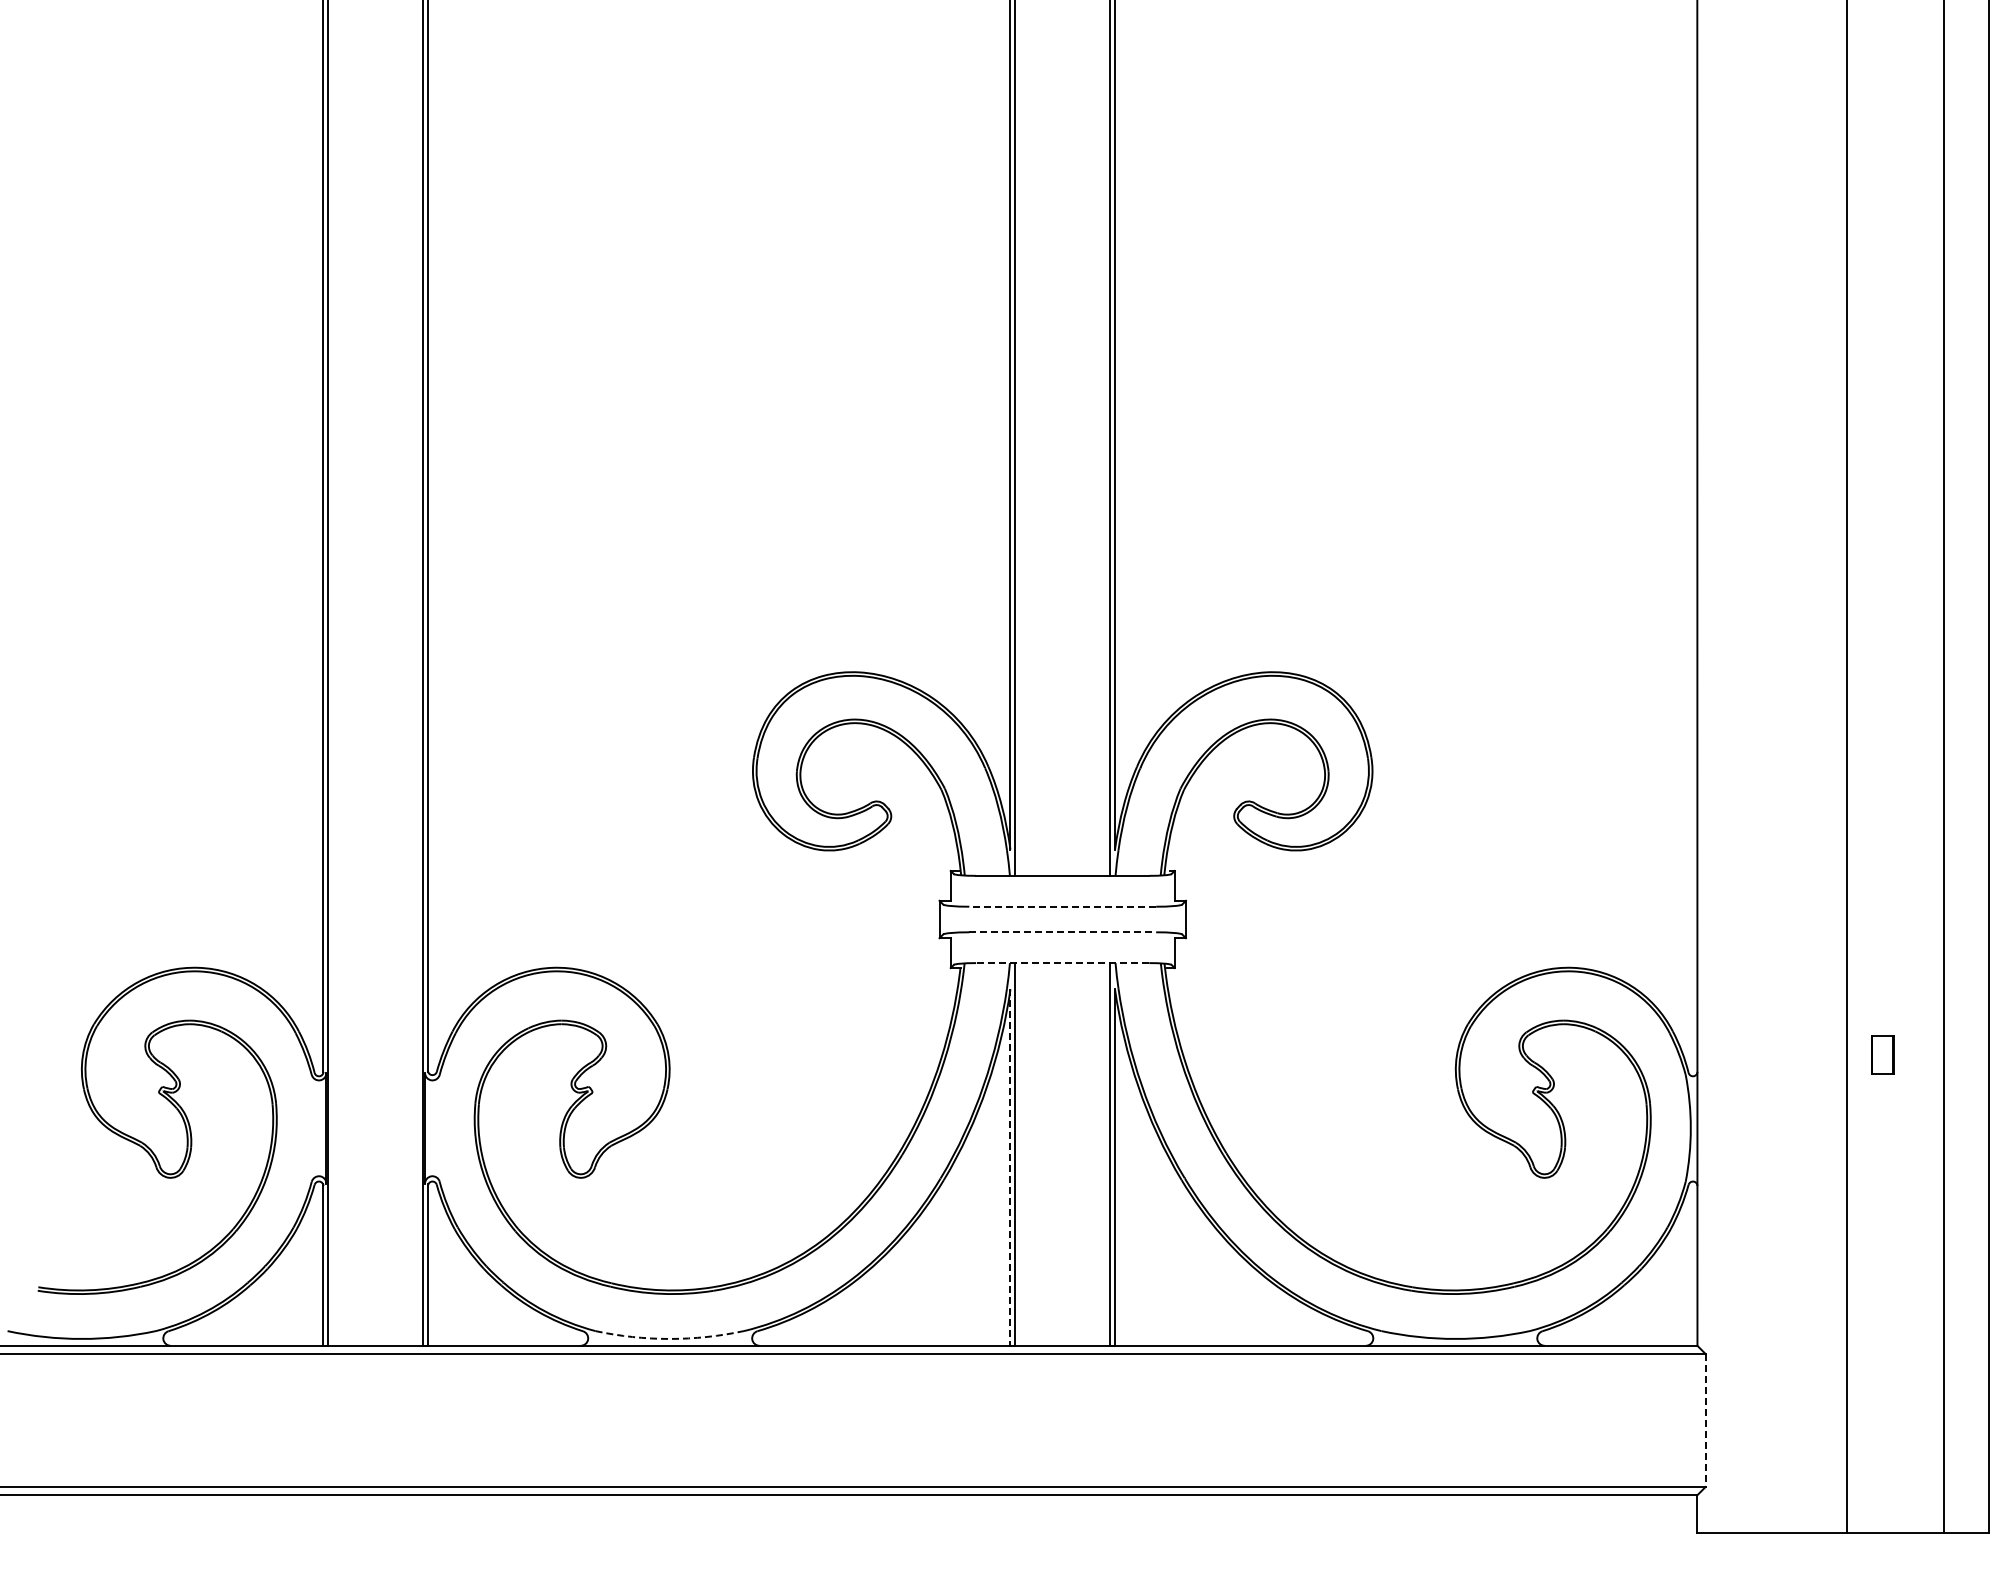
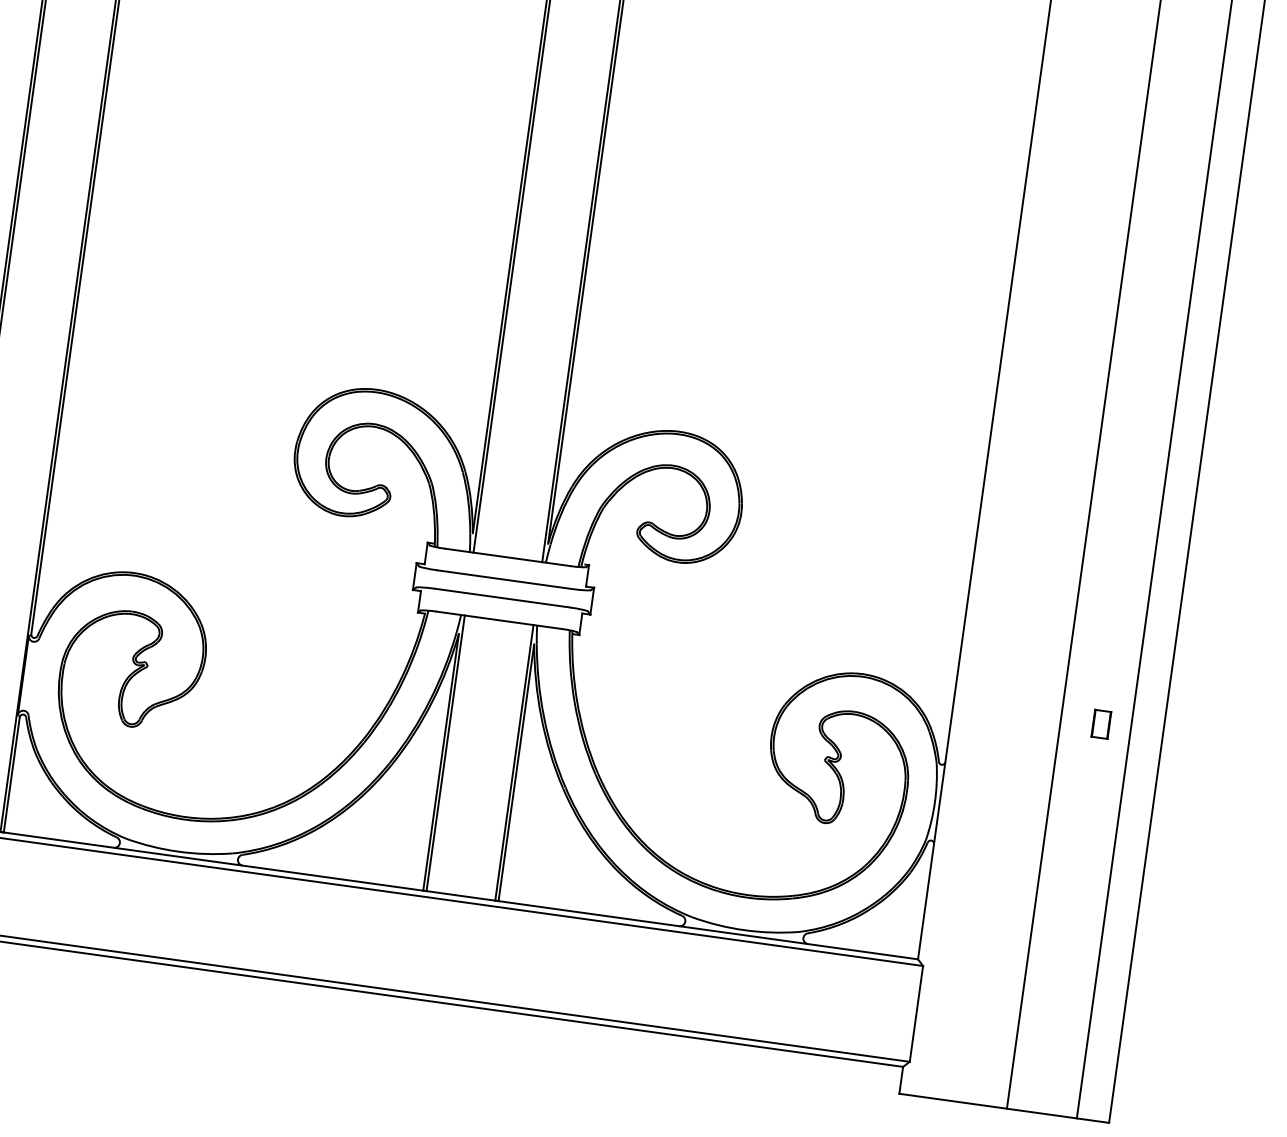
line: (1062, 906) -> (504, 579), dashed -> solid
line: (1063, 932) -> (502, 598), dashed -> solid
line: (1062, 963) -> (498, 620), dashed -> solid
part: (1882, 1054) -> (1101, 723), moved
line: (1010, 1168) -> (441, 762), dashed -> solid
arc: (669, 1338) -> (178, 851), dashed -> solid
line: (1705, 1420) -> (916, 1013), dashed -> solid

